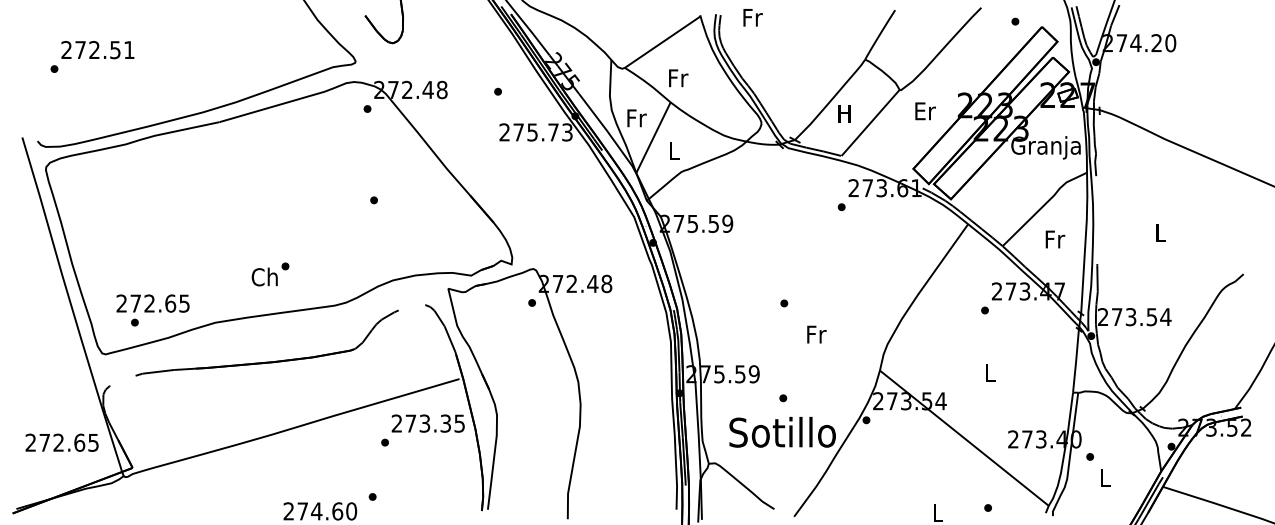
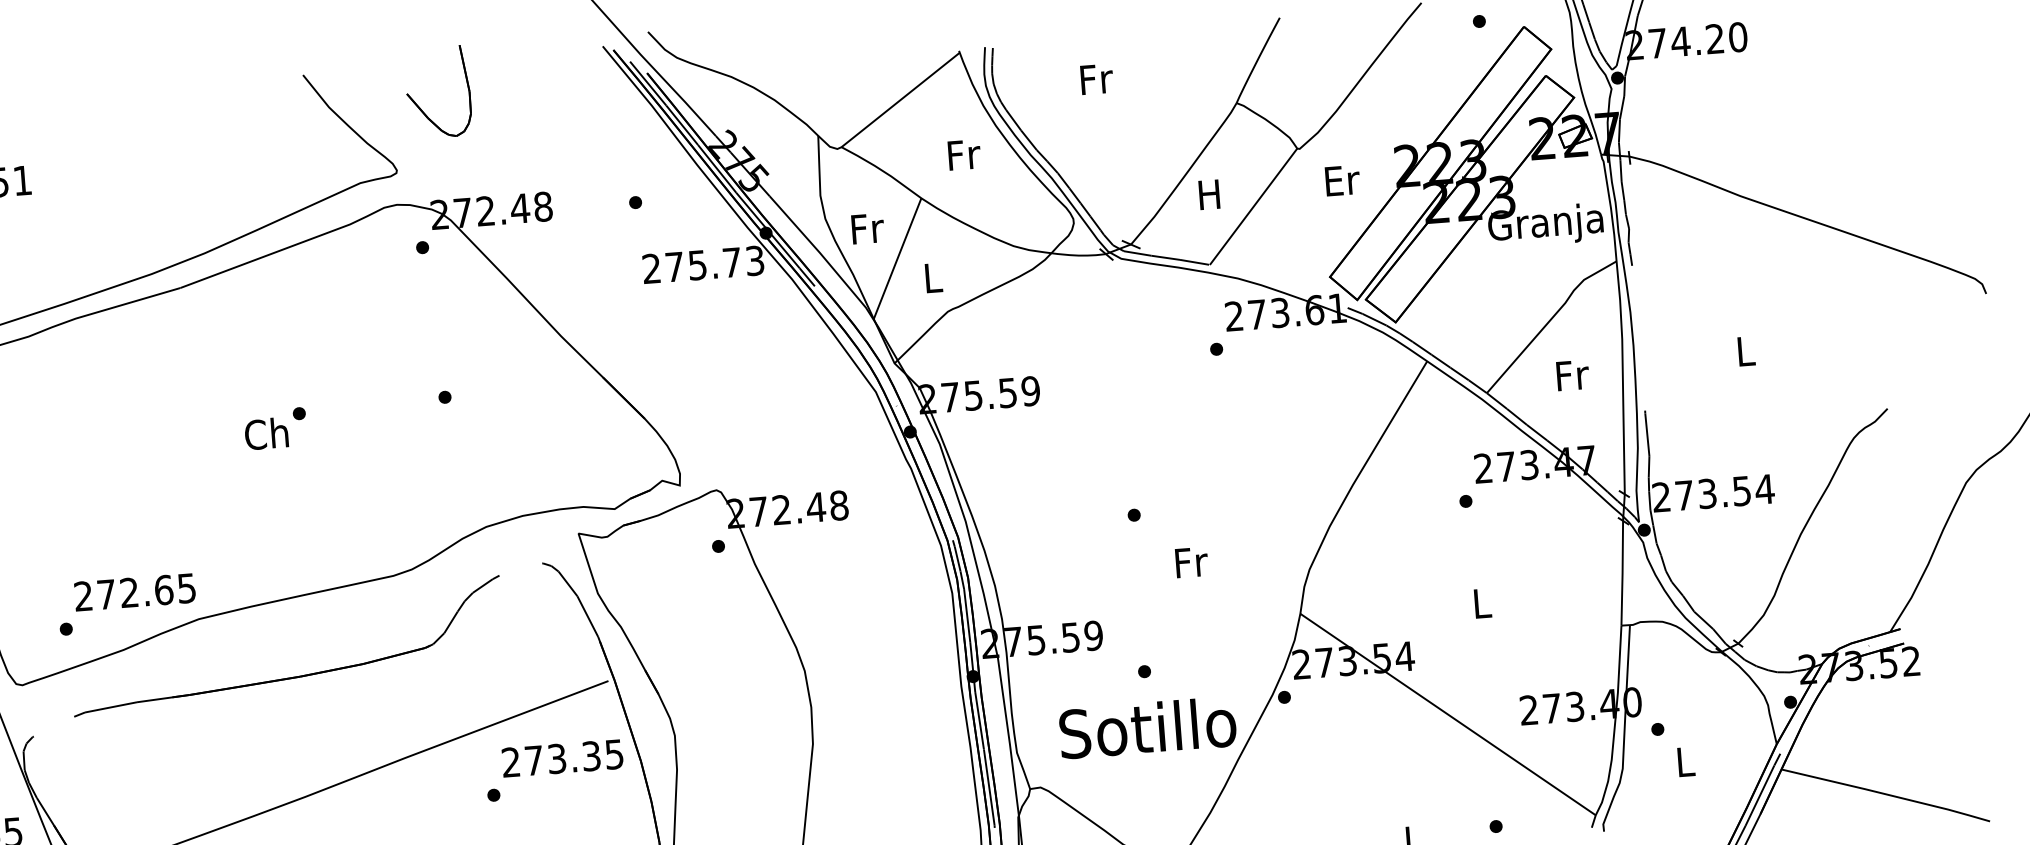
text: (752, 17) -> (1095, 78), moved
text: (678, 78) -> (964, 155), moved
text: (270, 274) -> (275, 428), moved
text: (152, 303) -> (134, 592), moved

